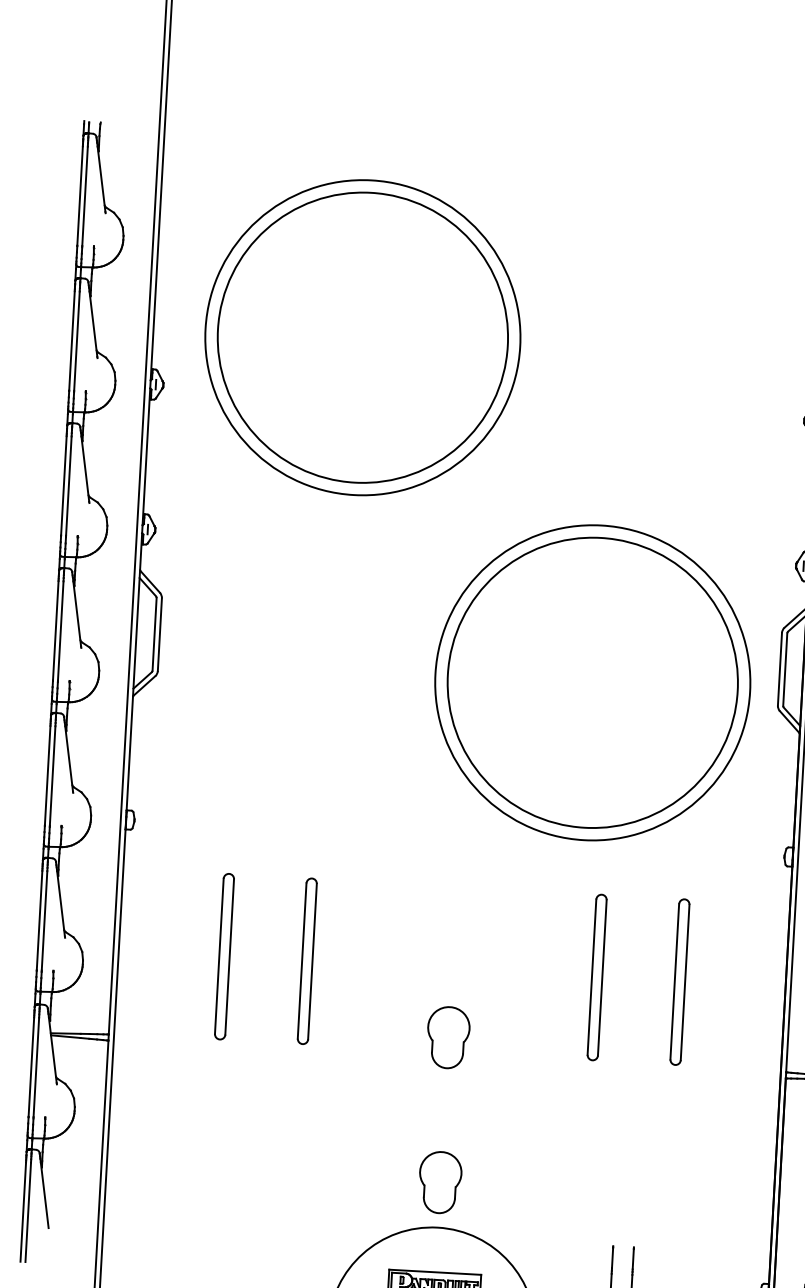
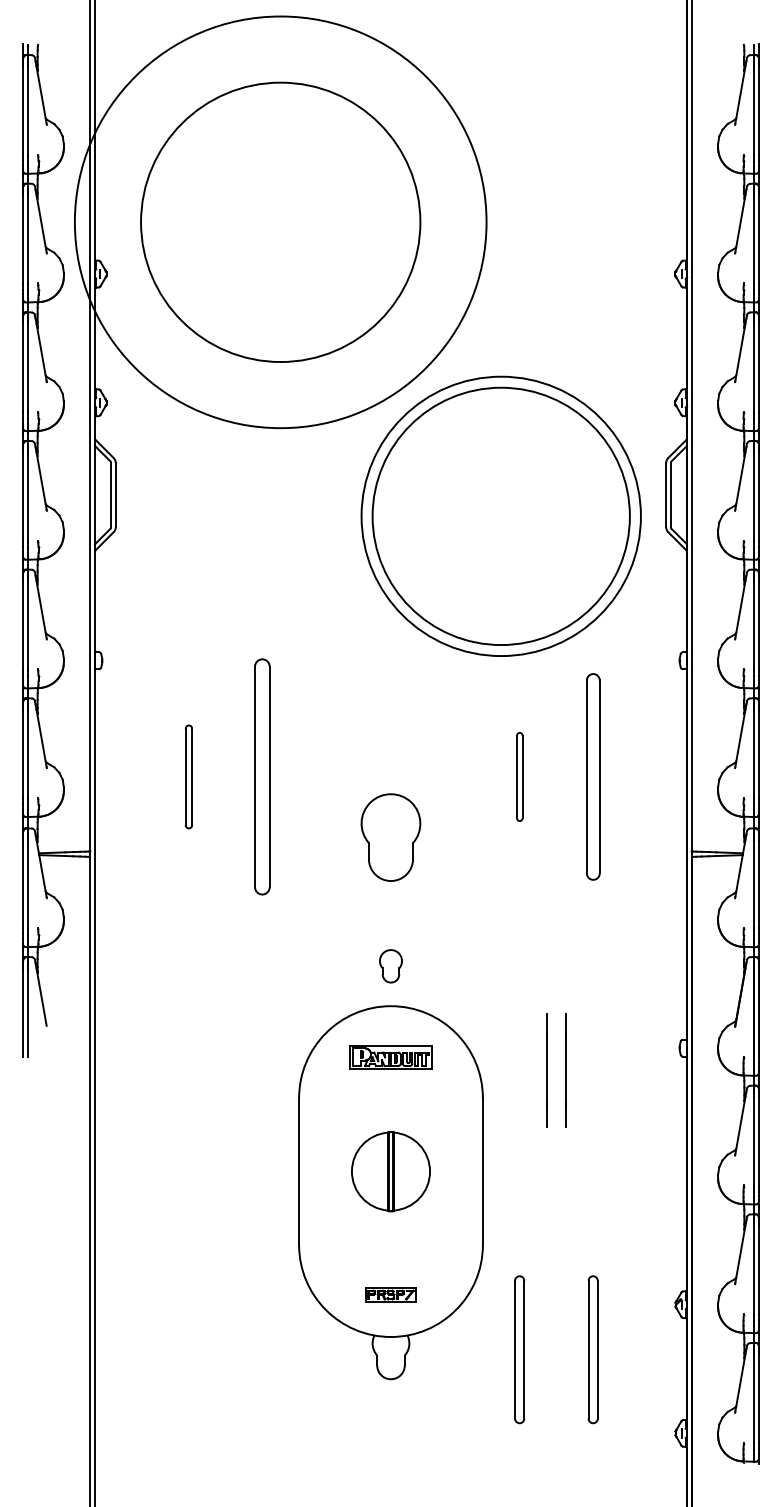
circle: (362, 336) -> (280, 221), size x1.6
part: (224, 956) -> (188, 776), size x0.7
part: (307, 960) -> (262, 776), size x1.6
part: (596, 977) -> (519, 776), size x0.6
part: (679, 981) -> (592, 776), size x1.4
part: (447, 1037) -> (390, 837), size x1.6
part: (439, 1182) -> (390, 966), size x0.6

